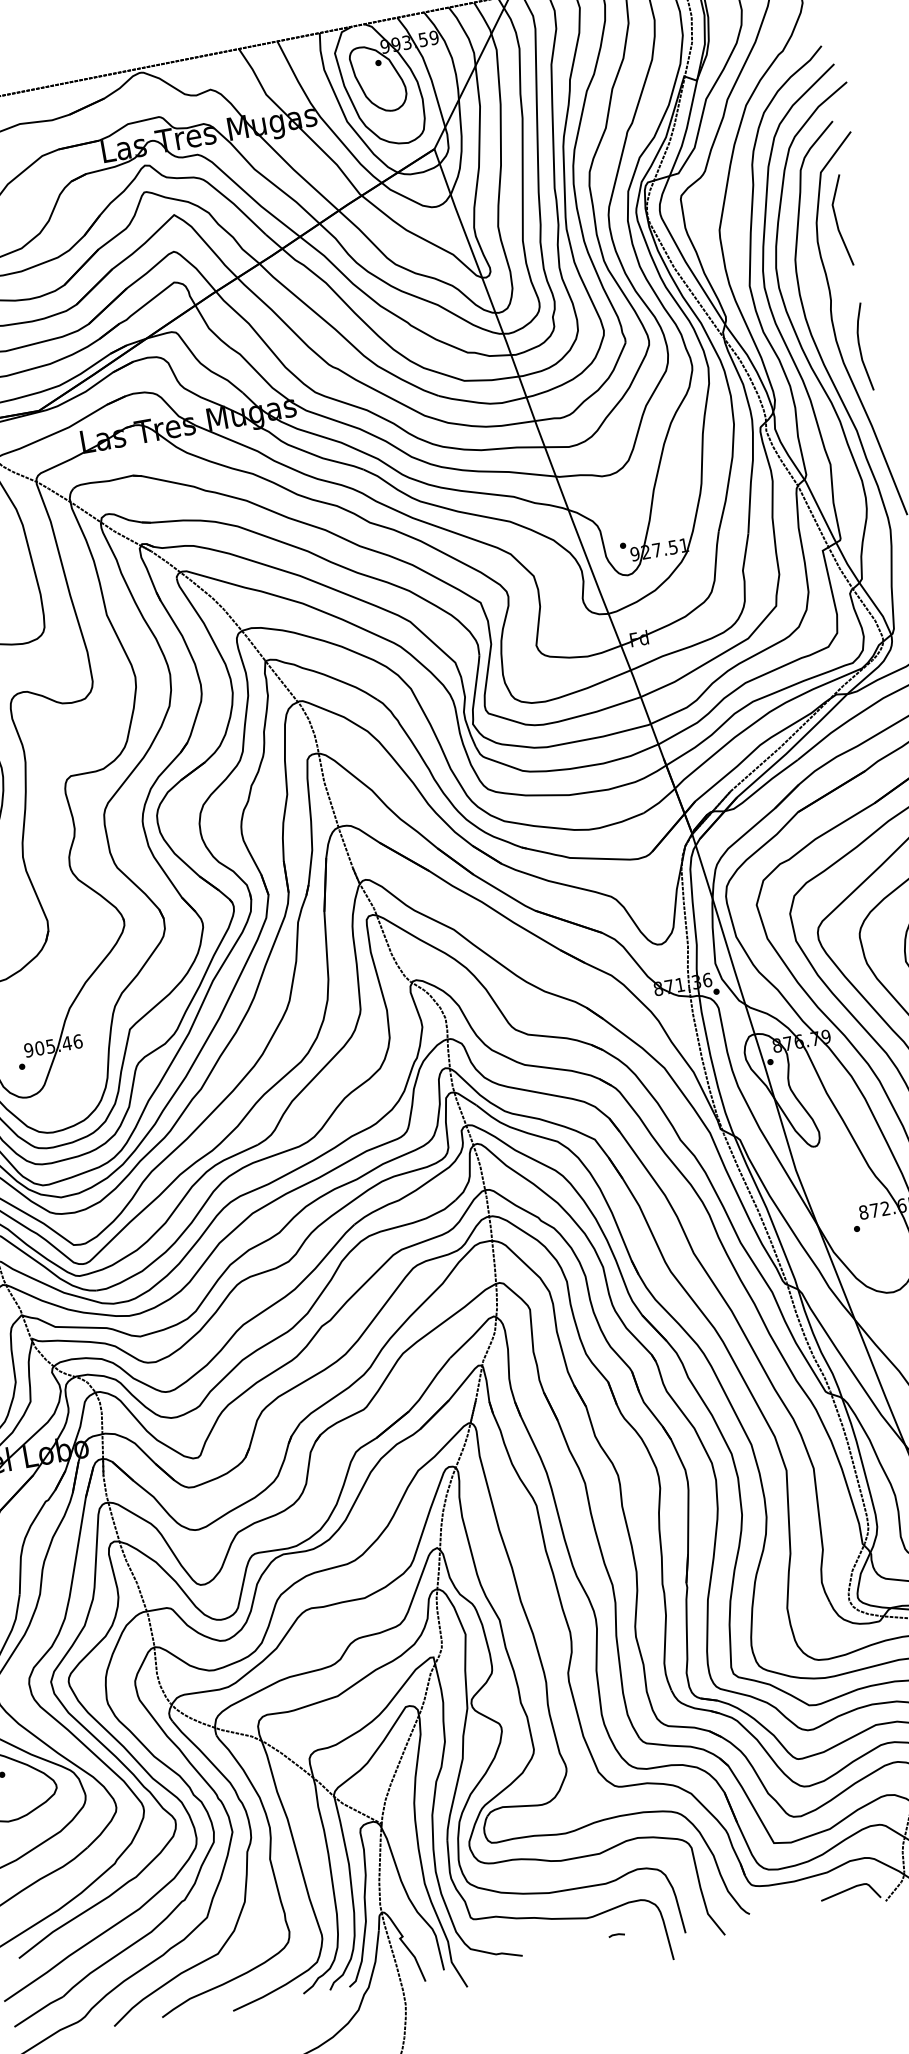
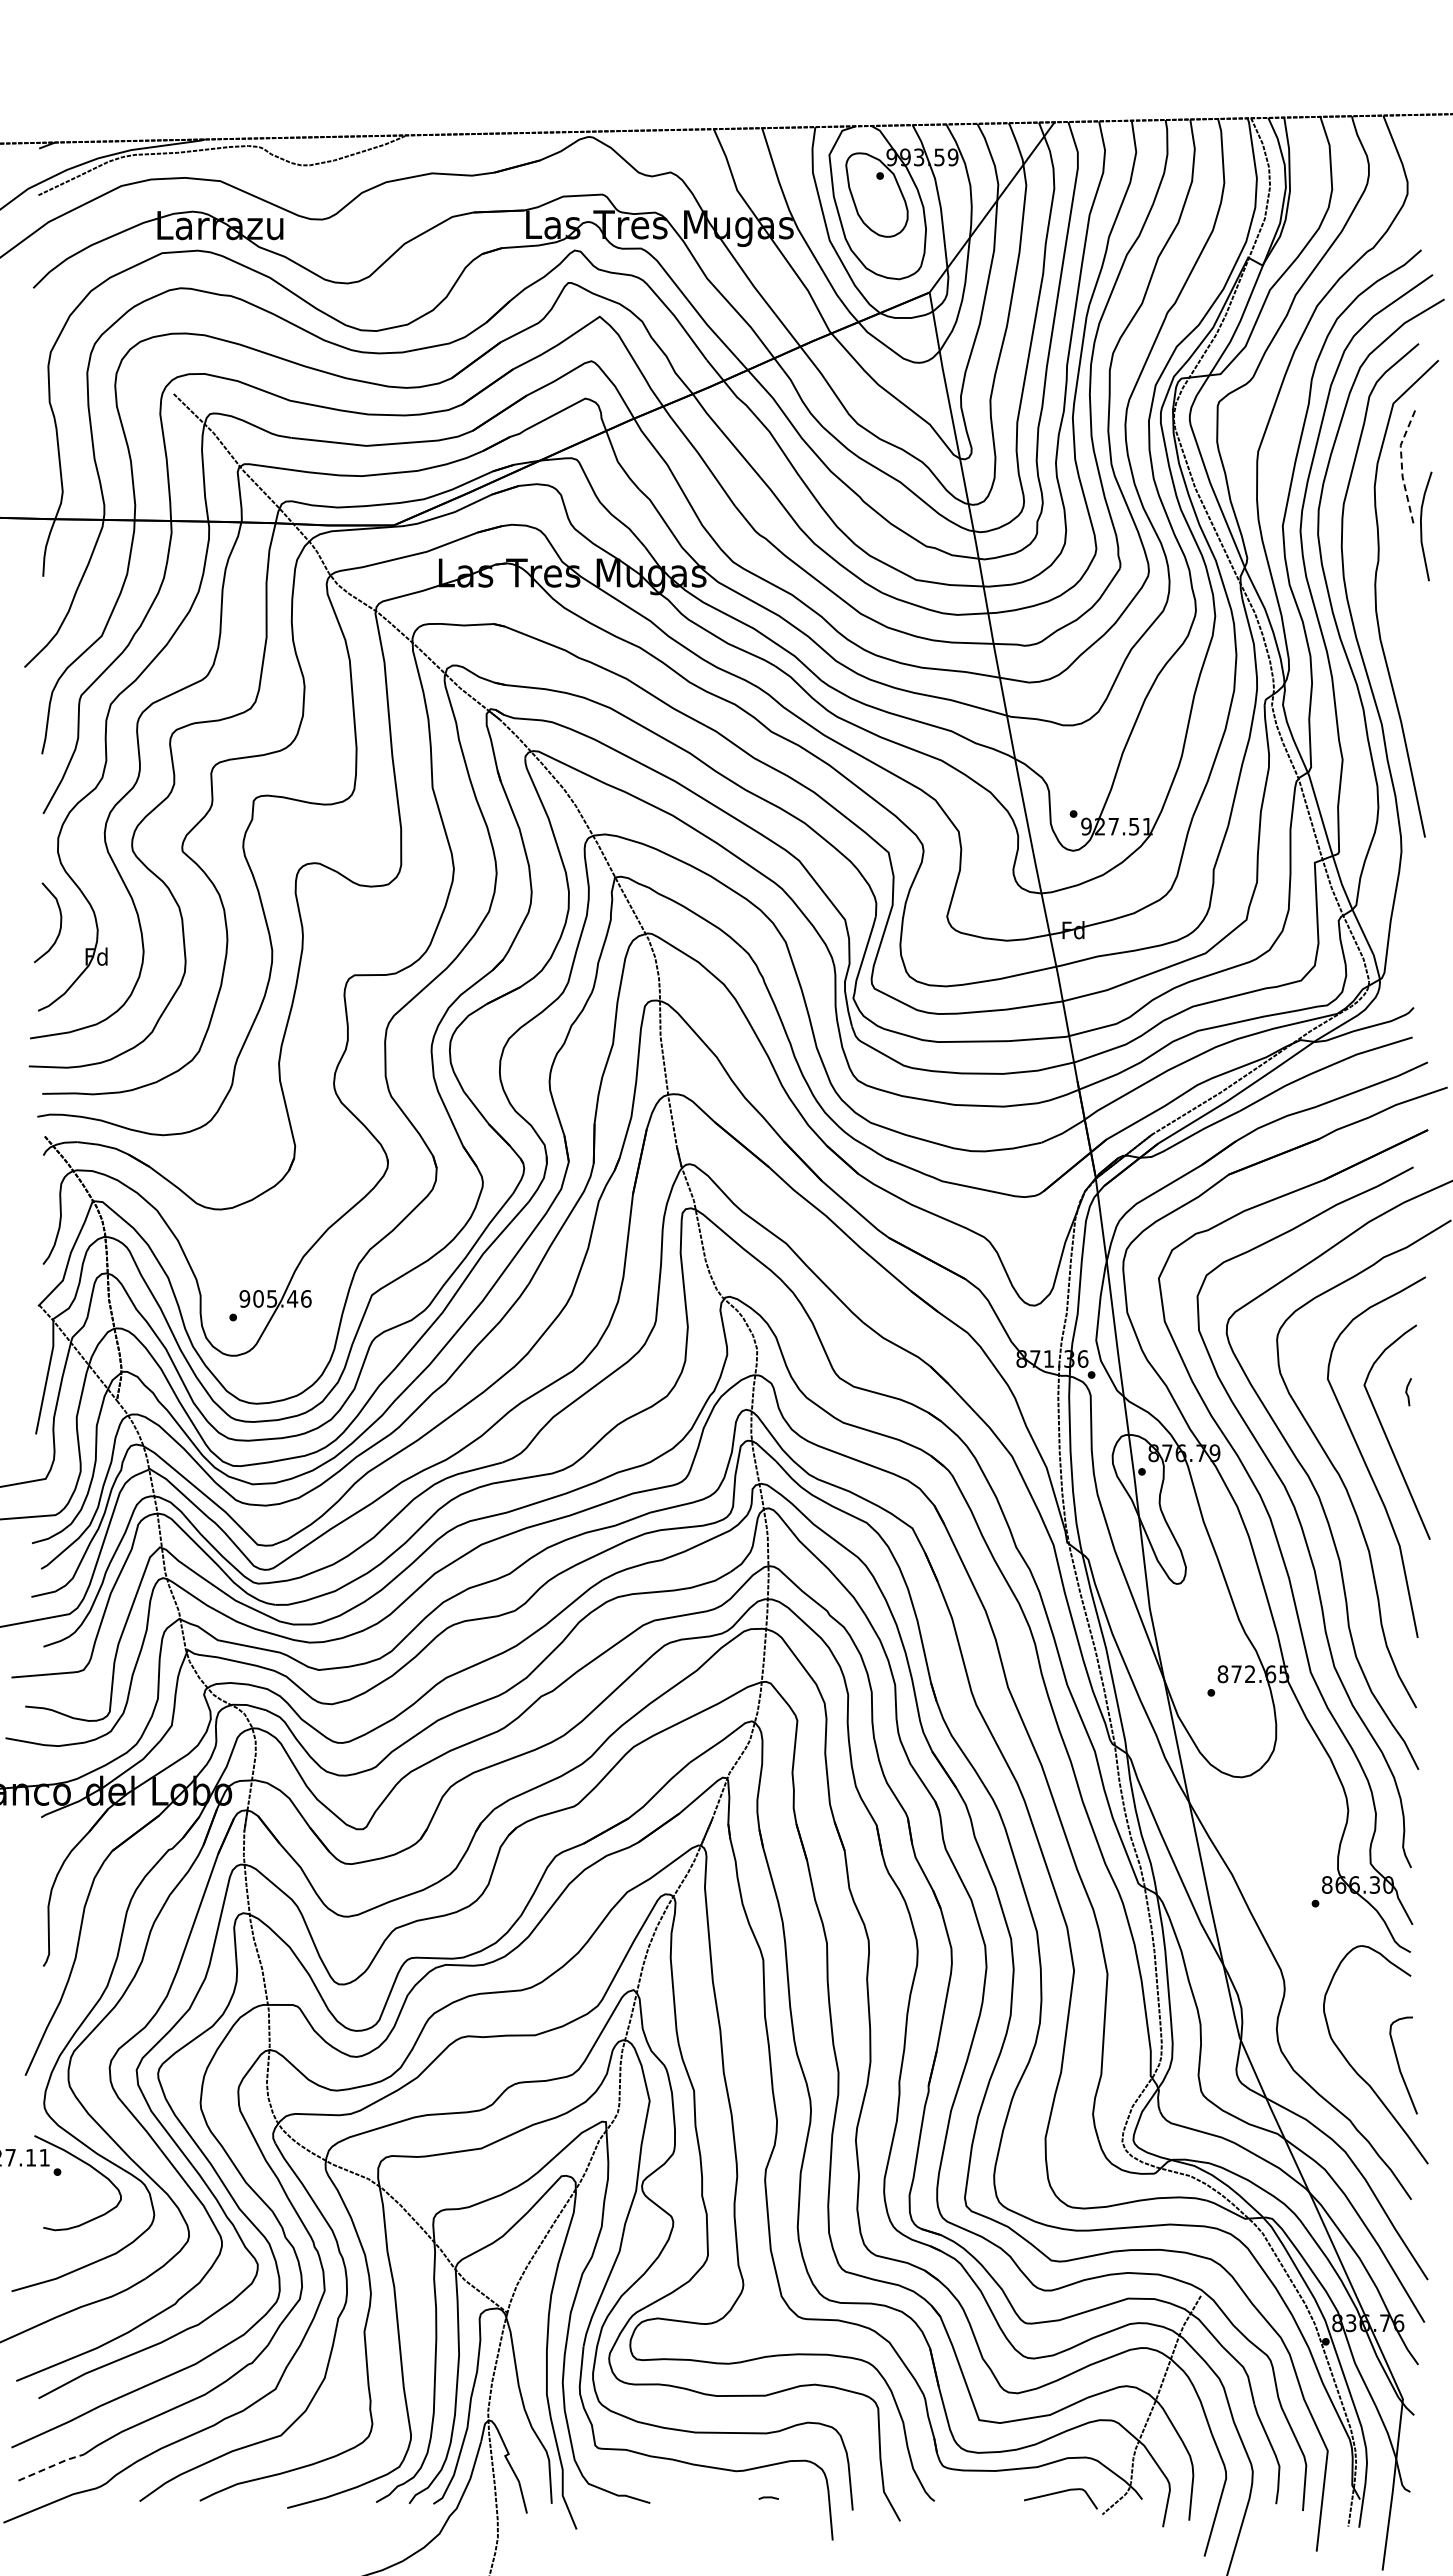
line: (836, 220) -> (1401, 465), solid -> dashed
curve: (860, 347) -> (1421, 526), moved
line: (38, 2010) -> (51, 2466), solid -> dashed

